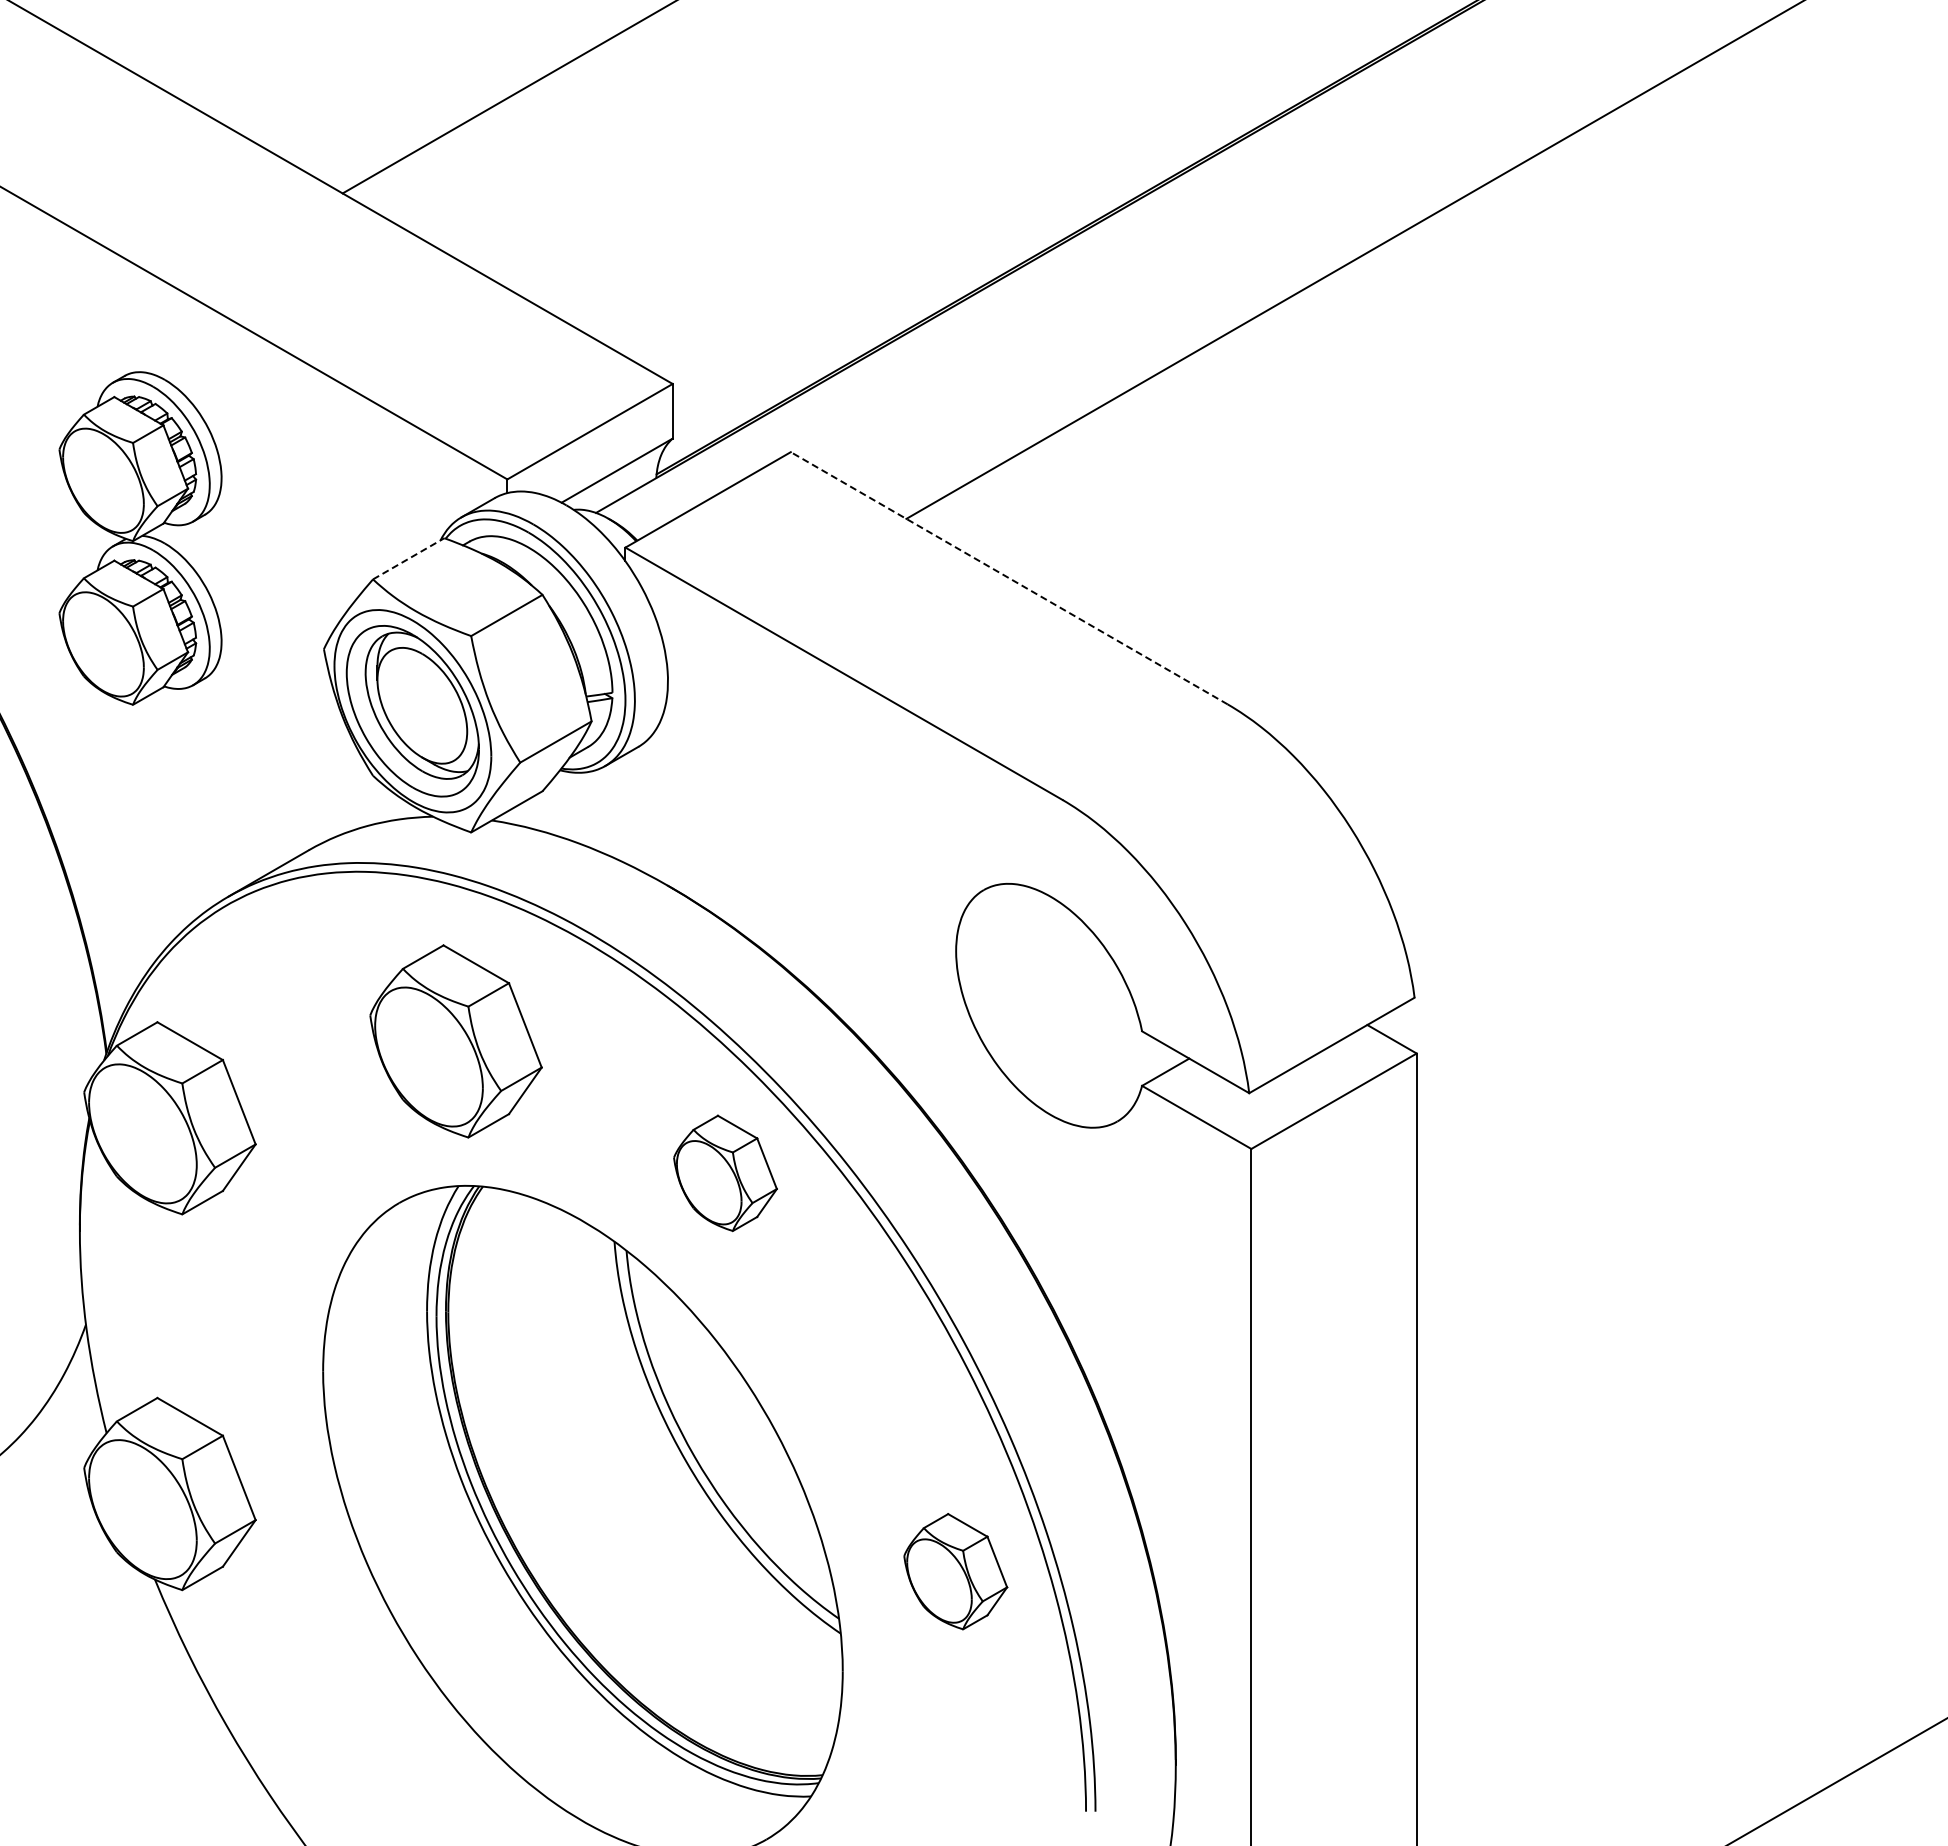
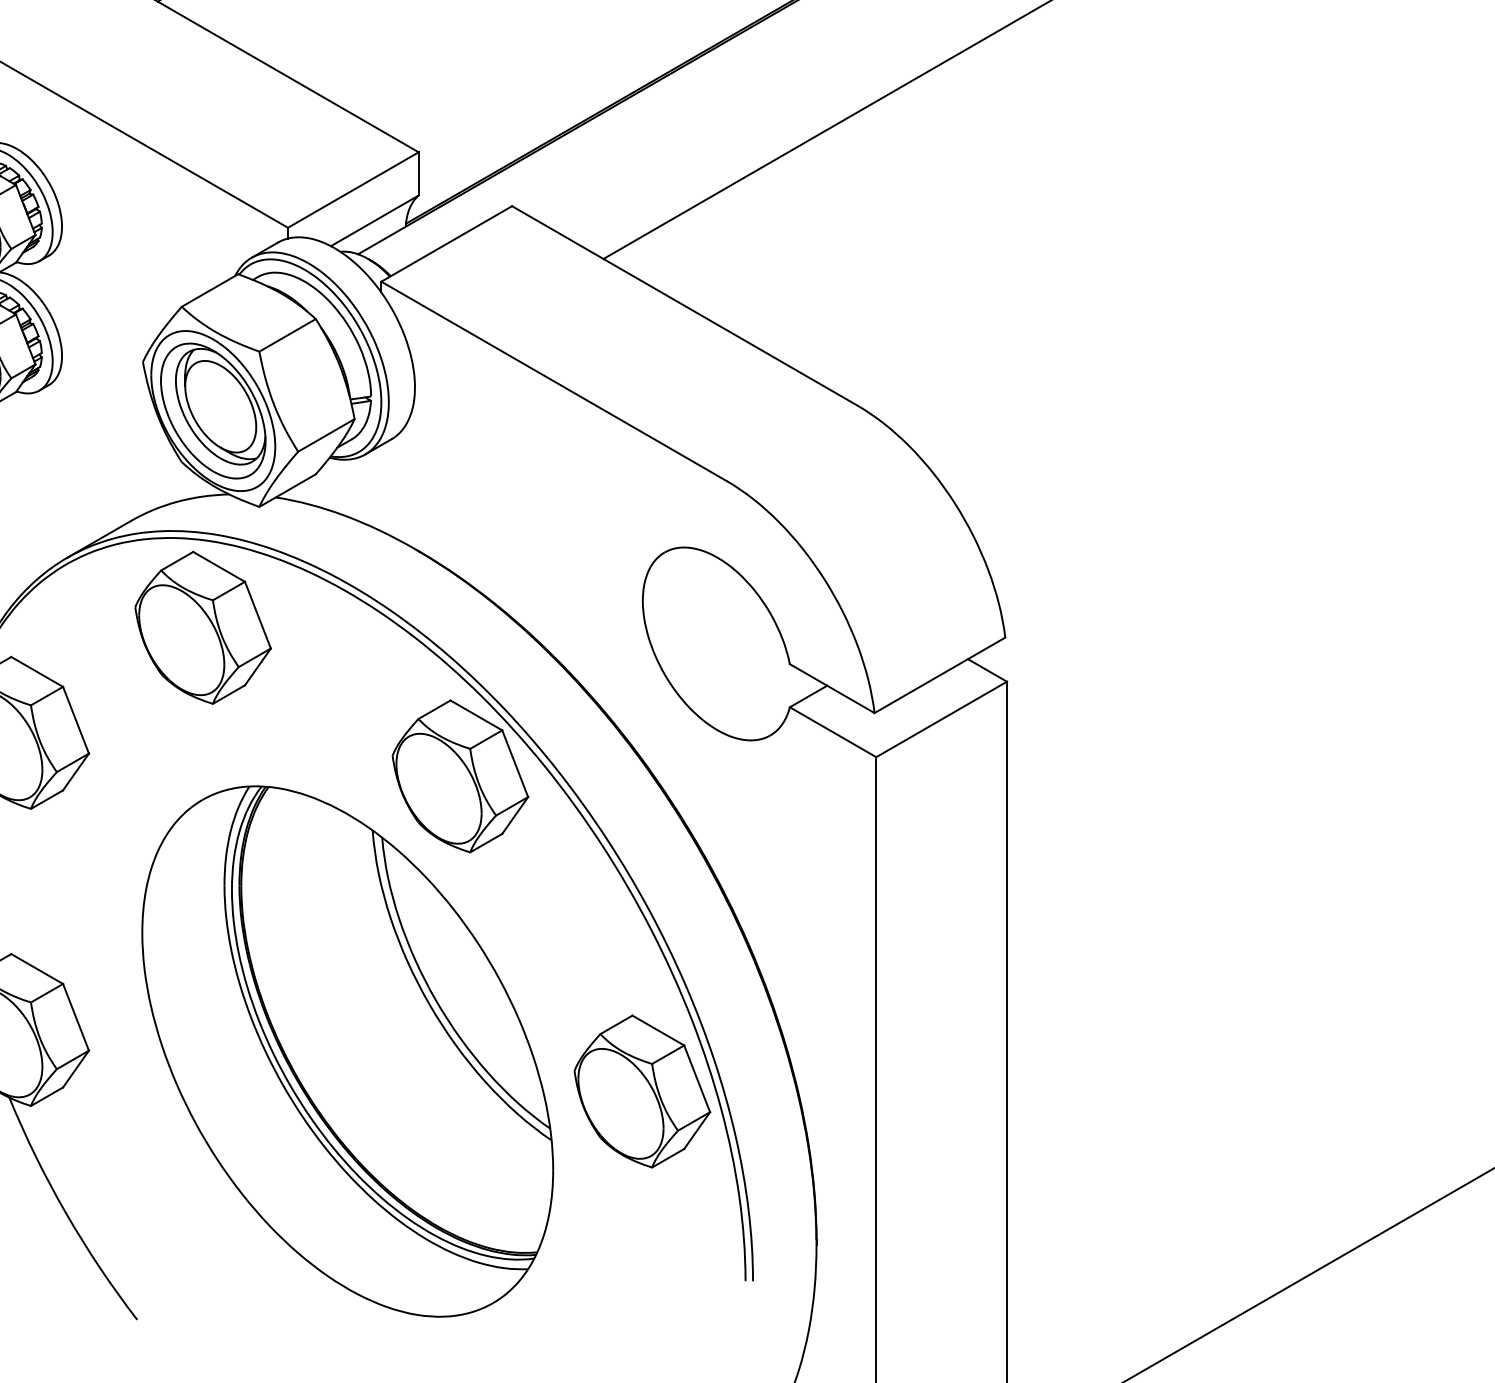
line: (409, 558) -> (210, 290), dashed -> solid
line: (1008, 578) -> (684, 306), dashed -> solid
part: (455, 1041) -> (202, 627), moved
part: (725, 1173) -> (460, 776), size x1.67
part: (955, 1571) -> (642, 1091), size x1.67

